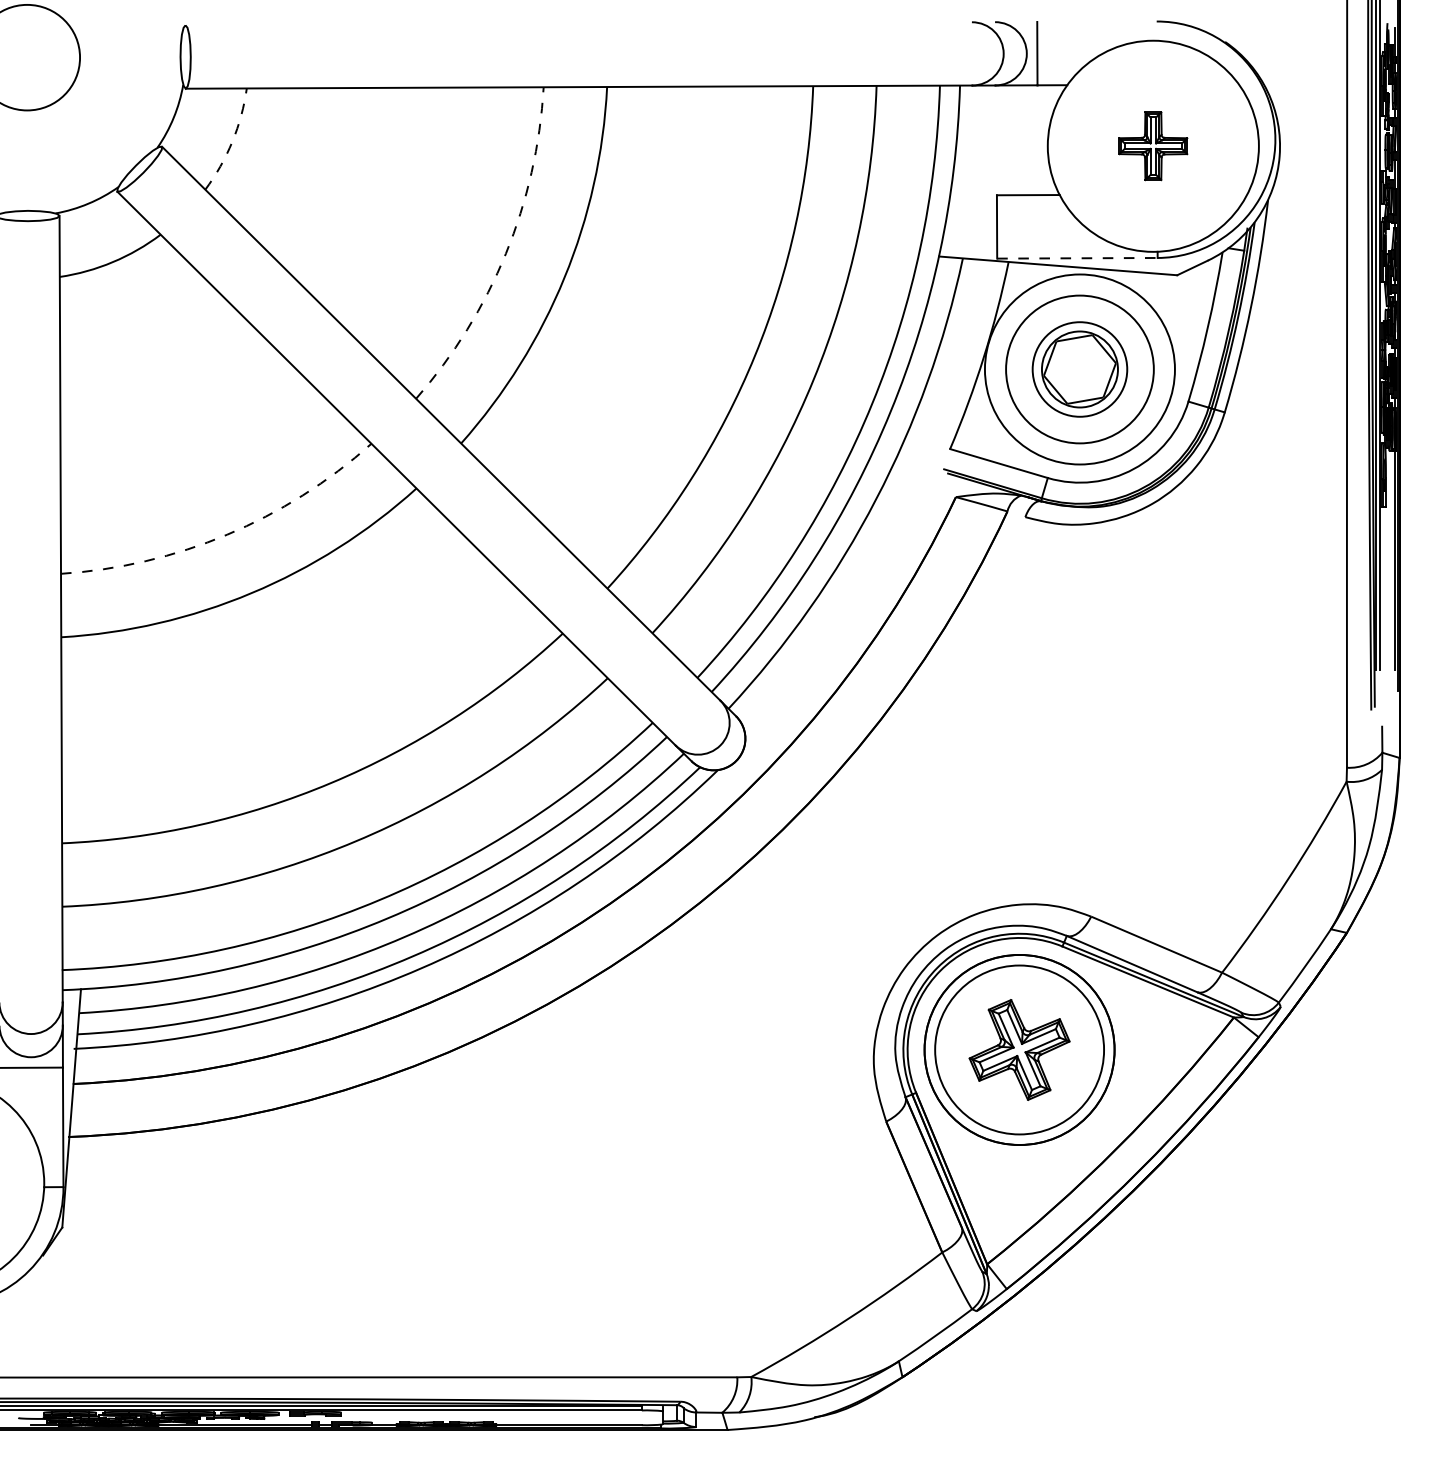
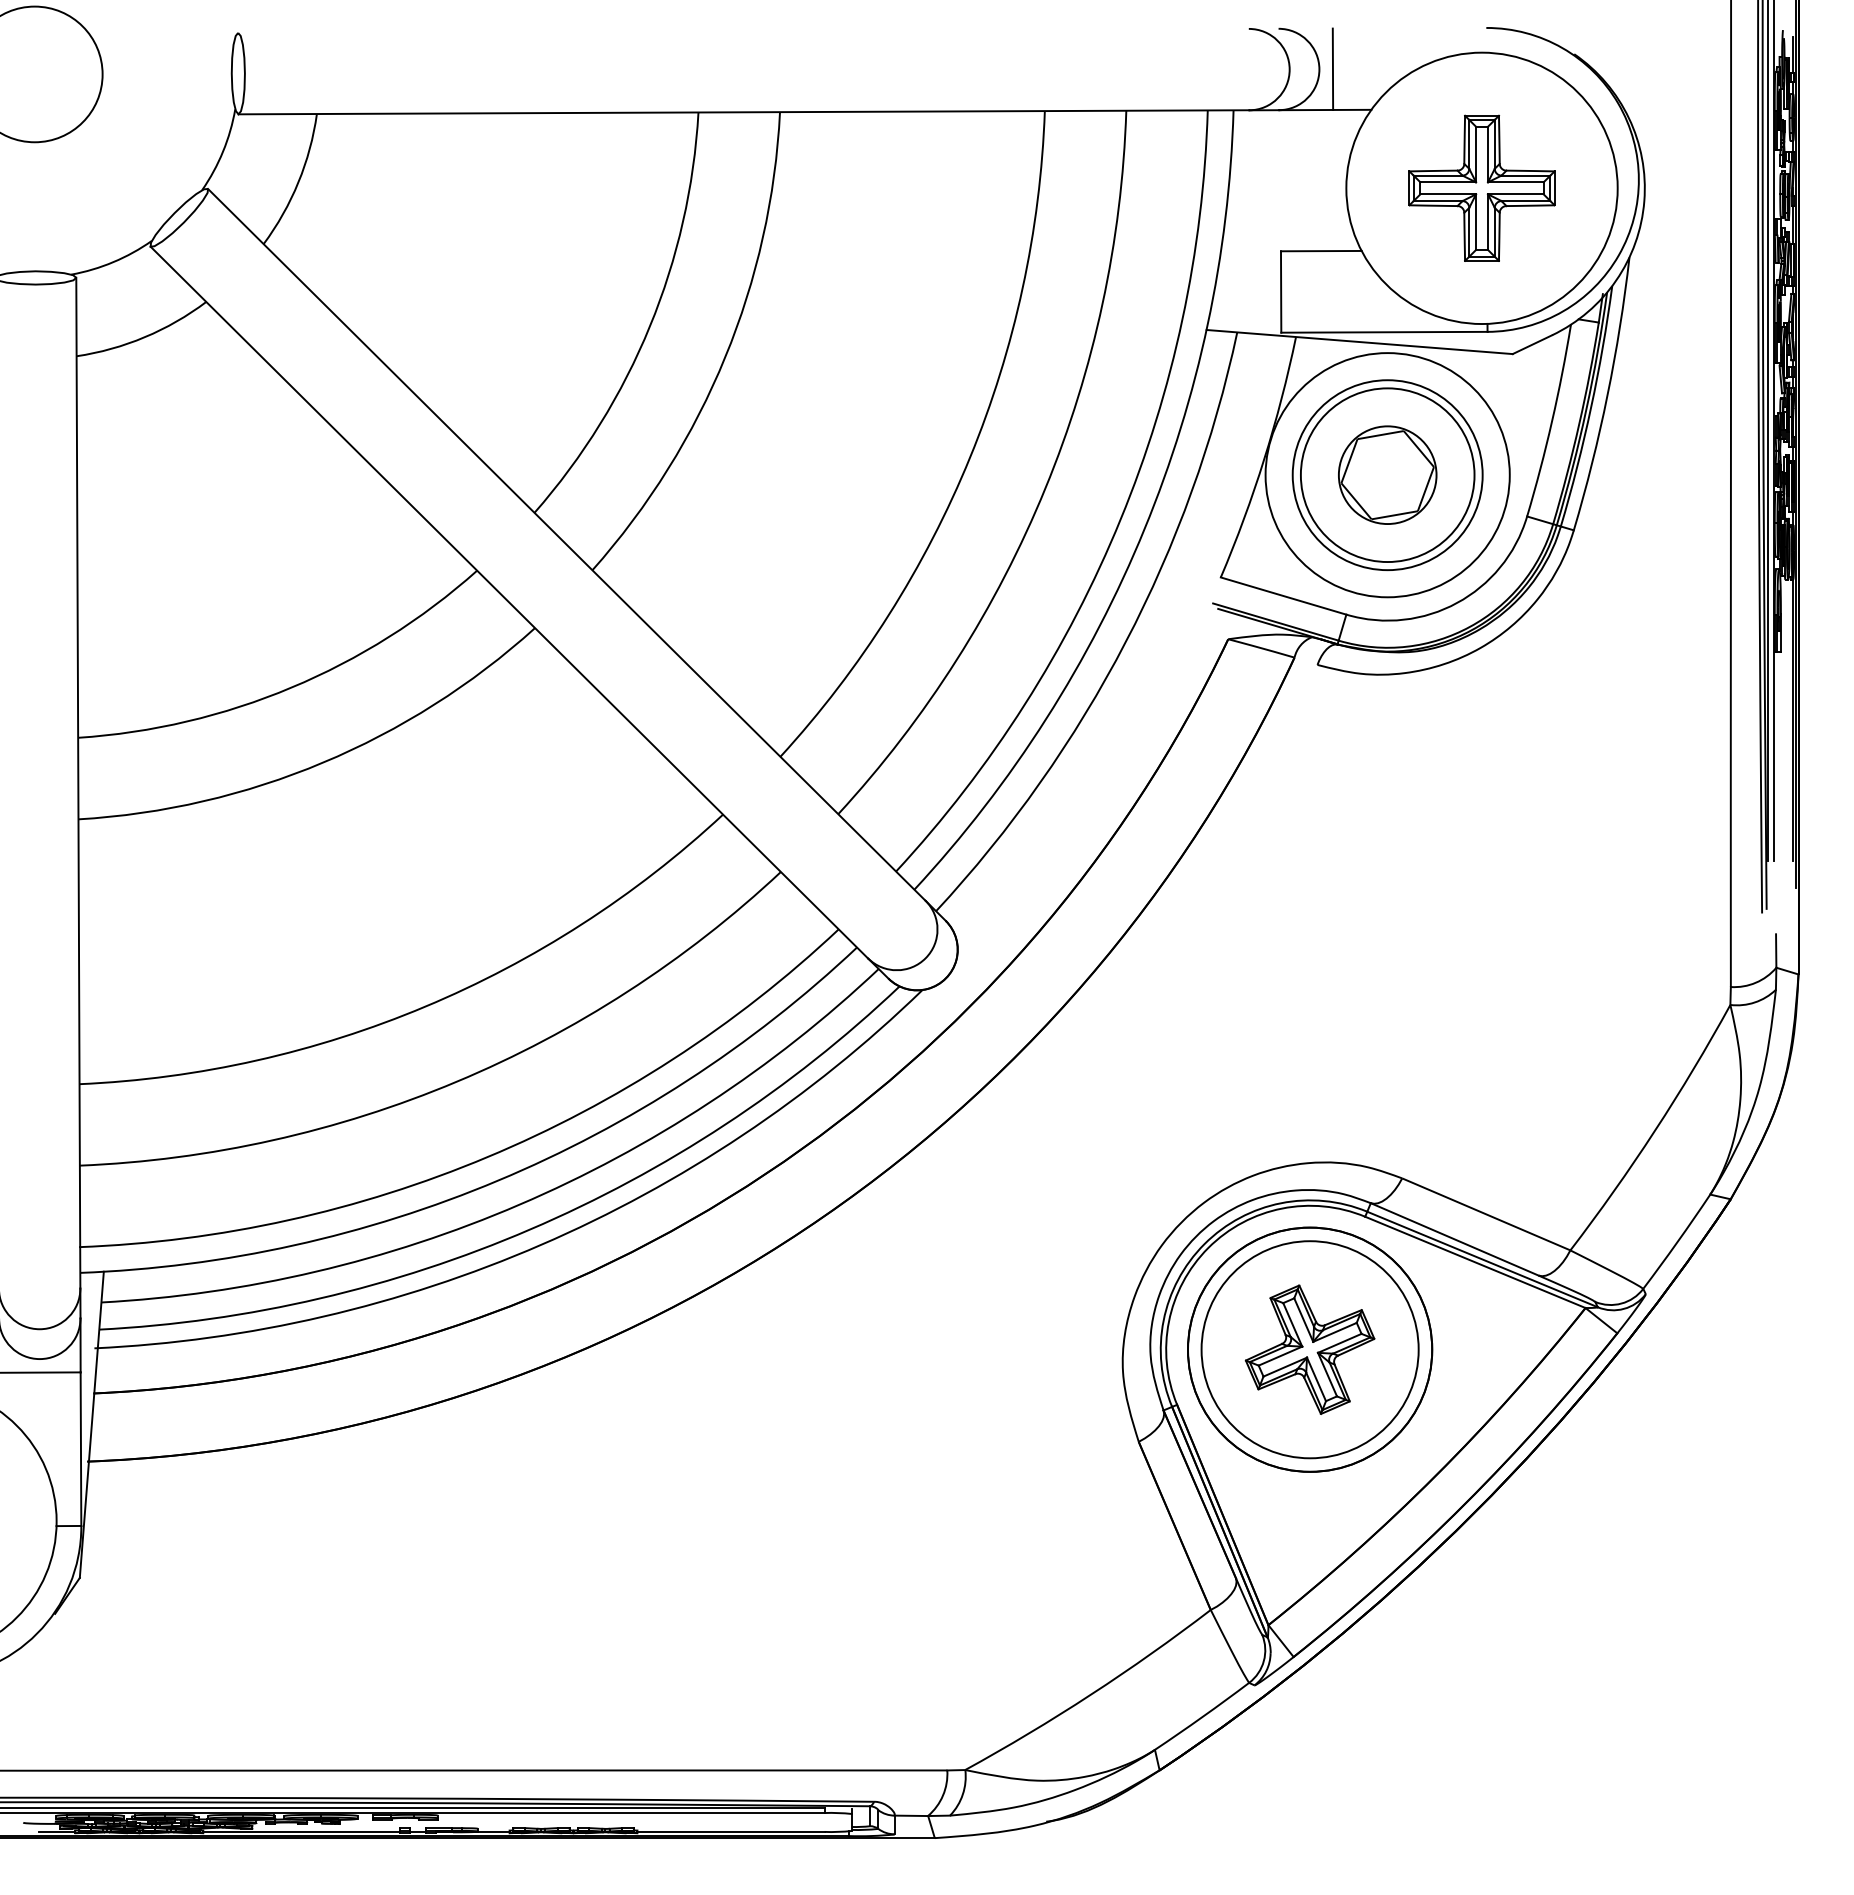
arc: (232, 141) -> (298, 182), dashed -> solid
part: (1152, 145) -> (1481, 187), size x1.67
arc: (505, 253) -> (649, 326), dashed -> solid
line: (1077, 258) -> (1384, 332), dashed -> solid
circle: (1079, 369) -> (1387, 475), size x1.43
arc: (227, 534) -> (291, 687), dashed -> solid

